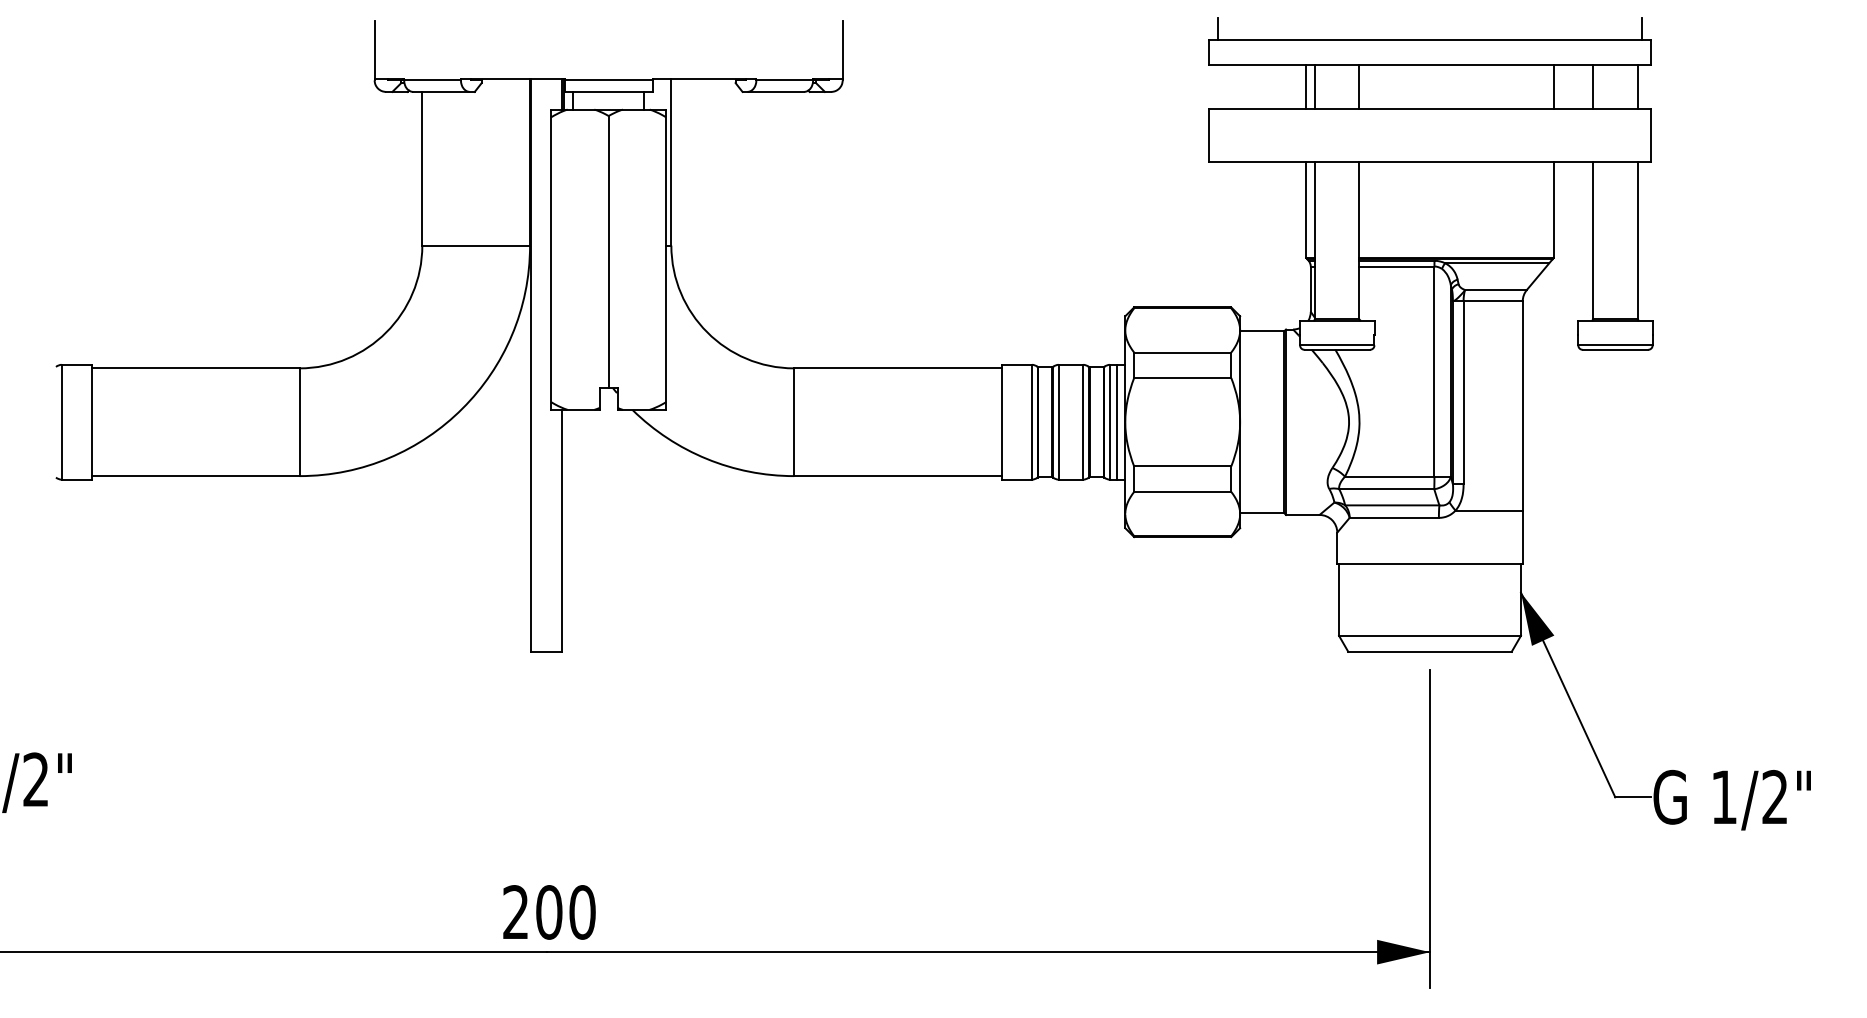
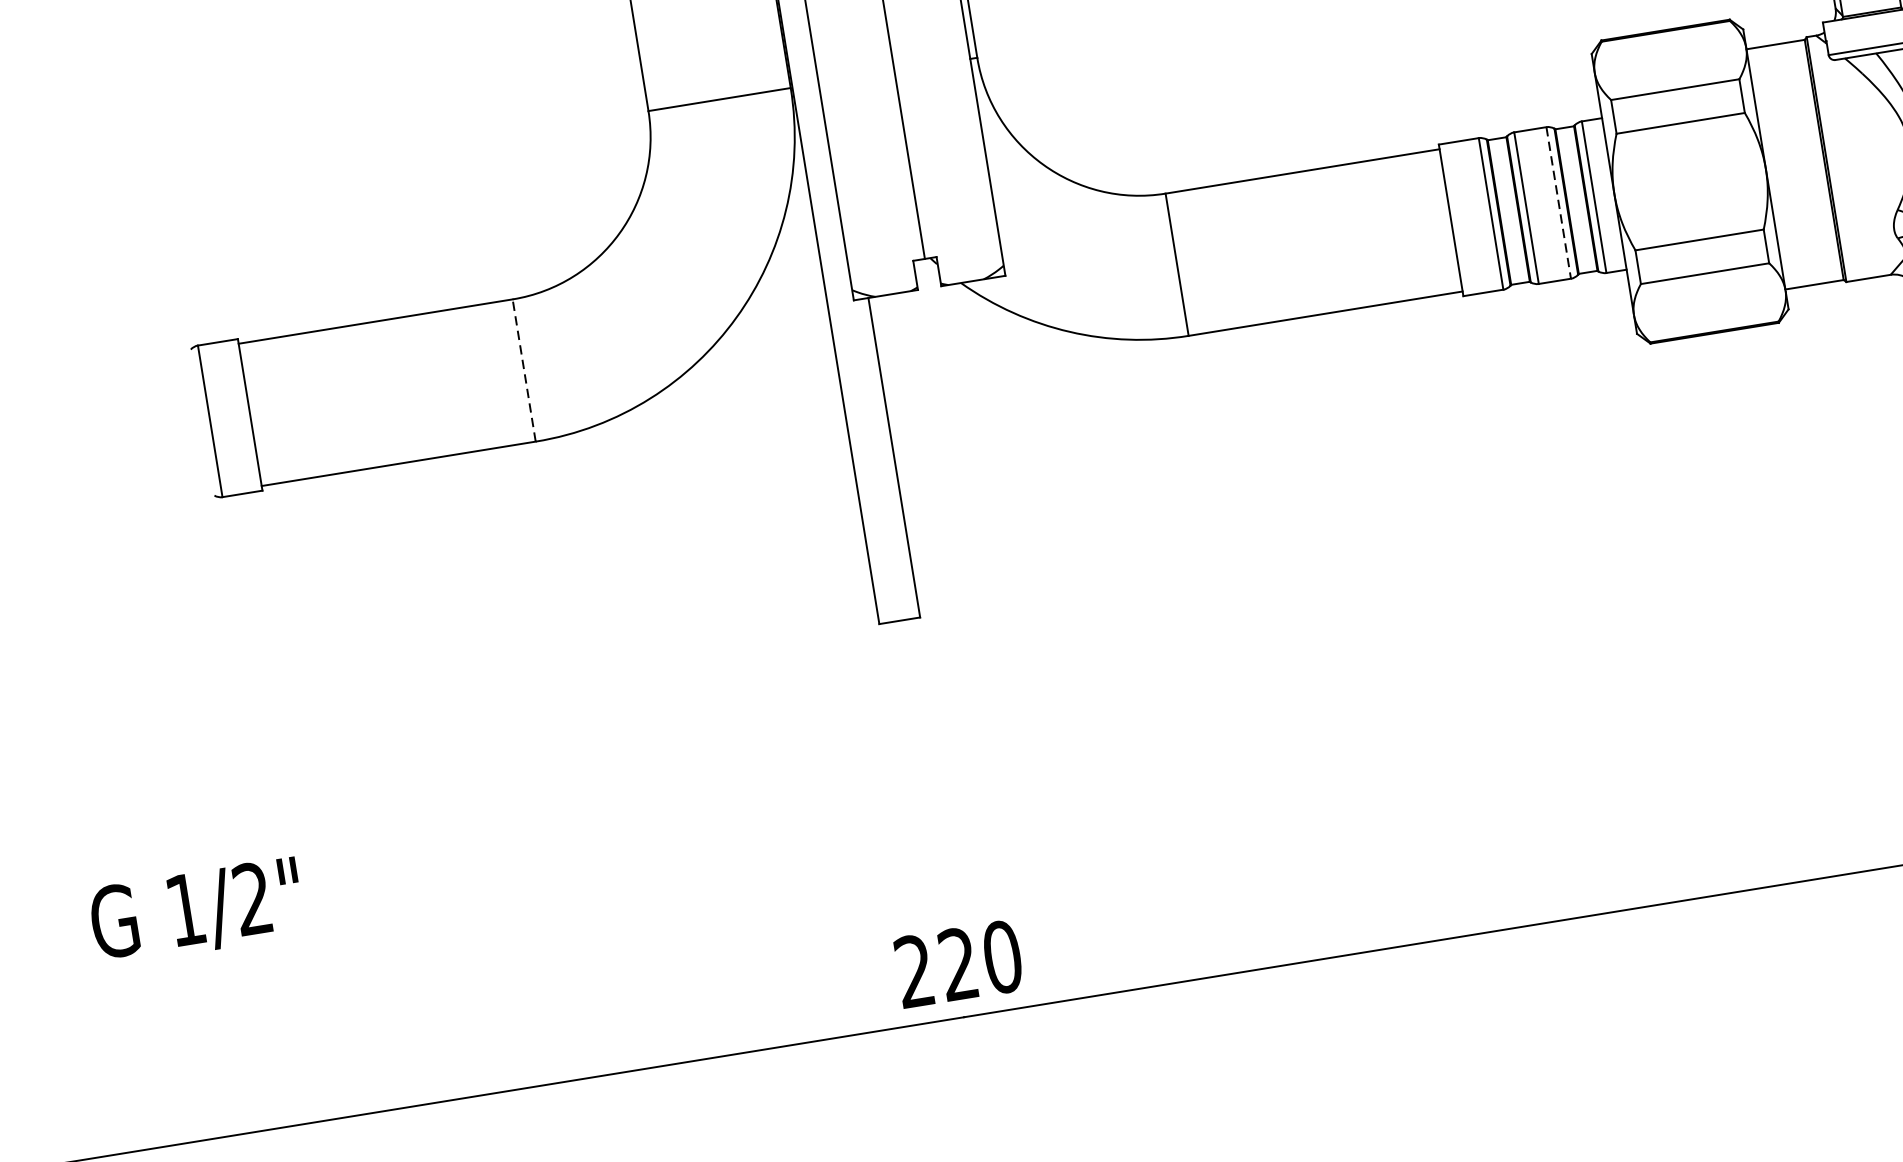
line: (1116, 421) -> (1602, 194), removed
line: (299, 422) -> (524, 370), solid -> dashed
line: (1083, 422) -> (1559, 203), solid -> dashed
text: (549, 912) -> (958, 964), 200 -> 220

